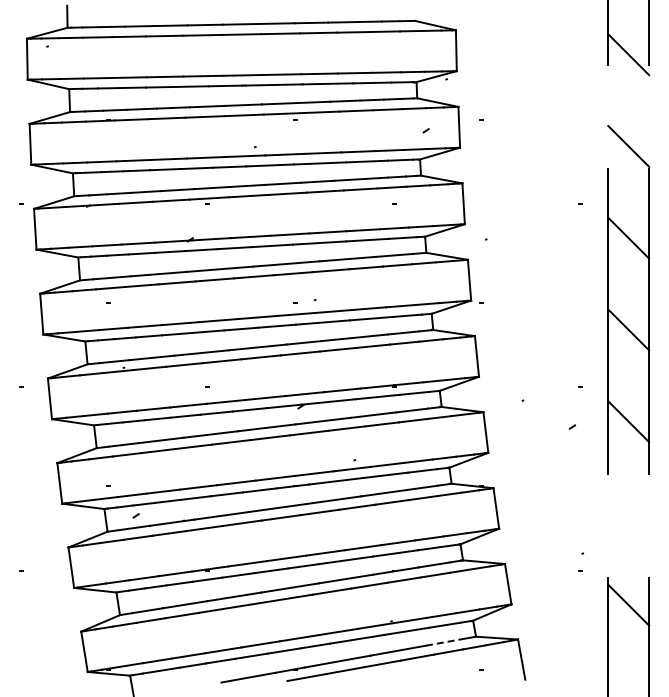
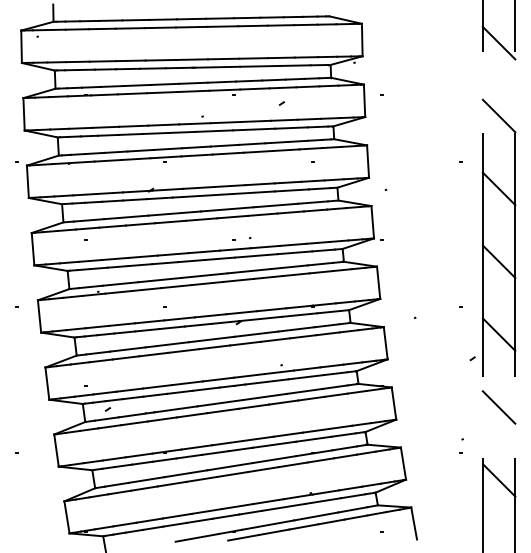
line: (425, 130) -> (281, 103), moved
line: (571, 426) -> (471, 358), moved
line: (628, 513) -> (498, 407), added
line: (444, 642) -> (352, 509), dashed -> solid

